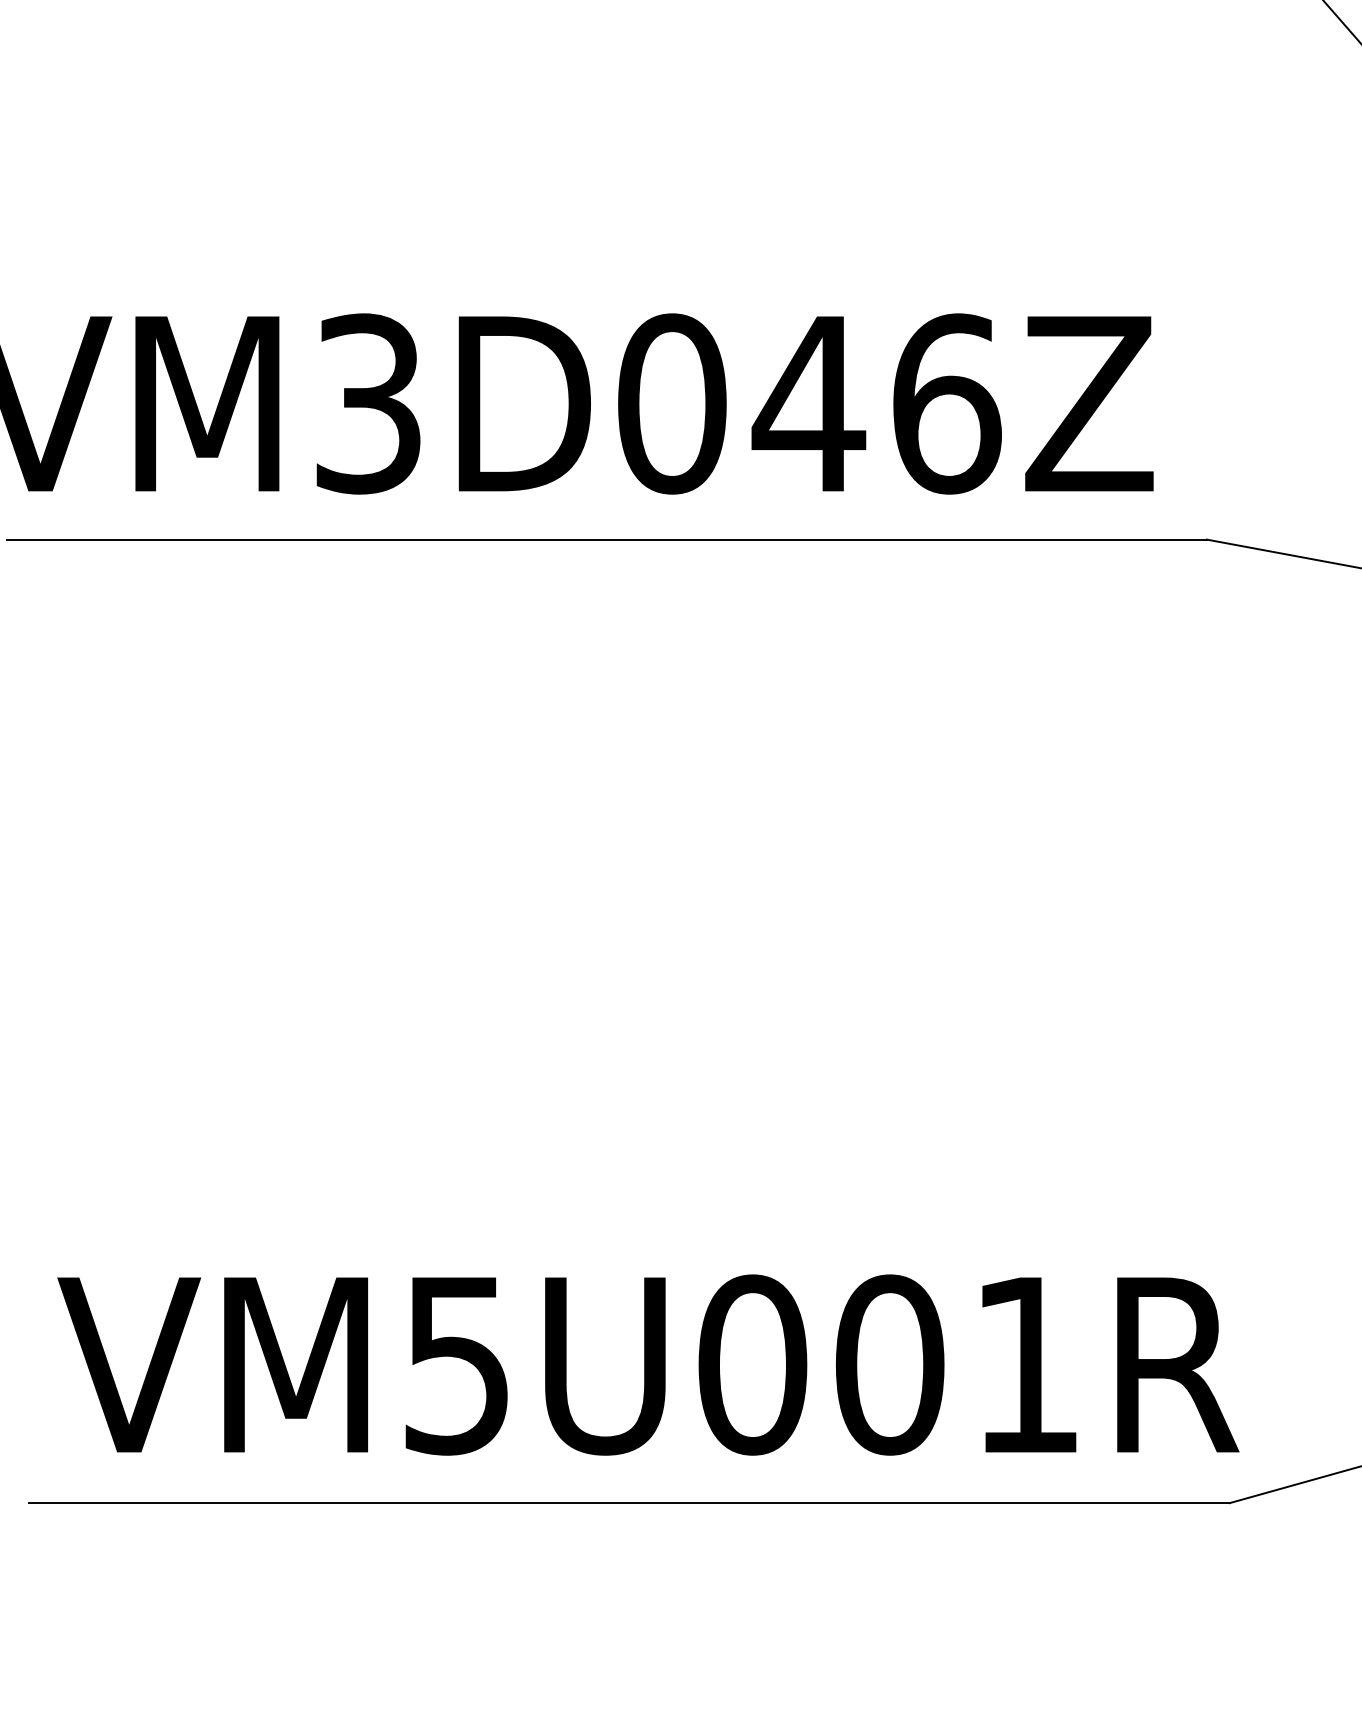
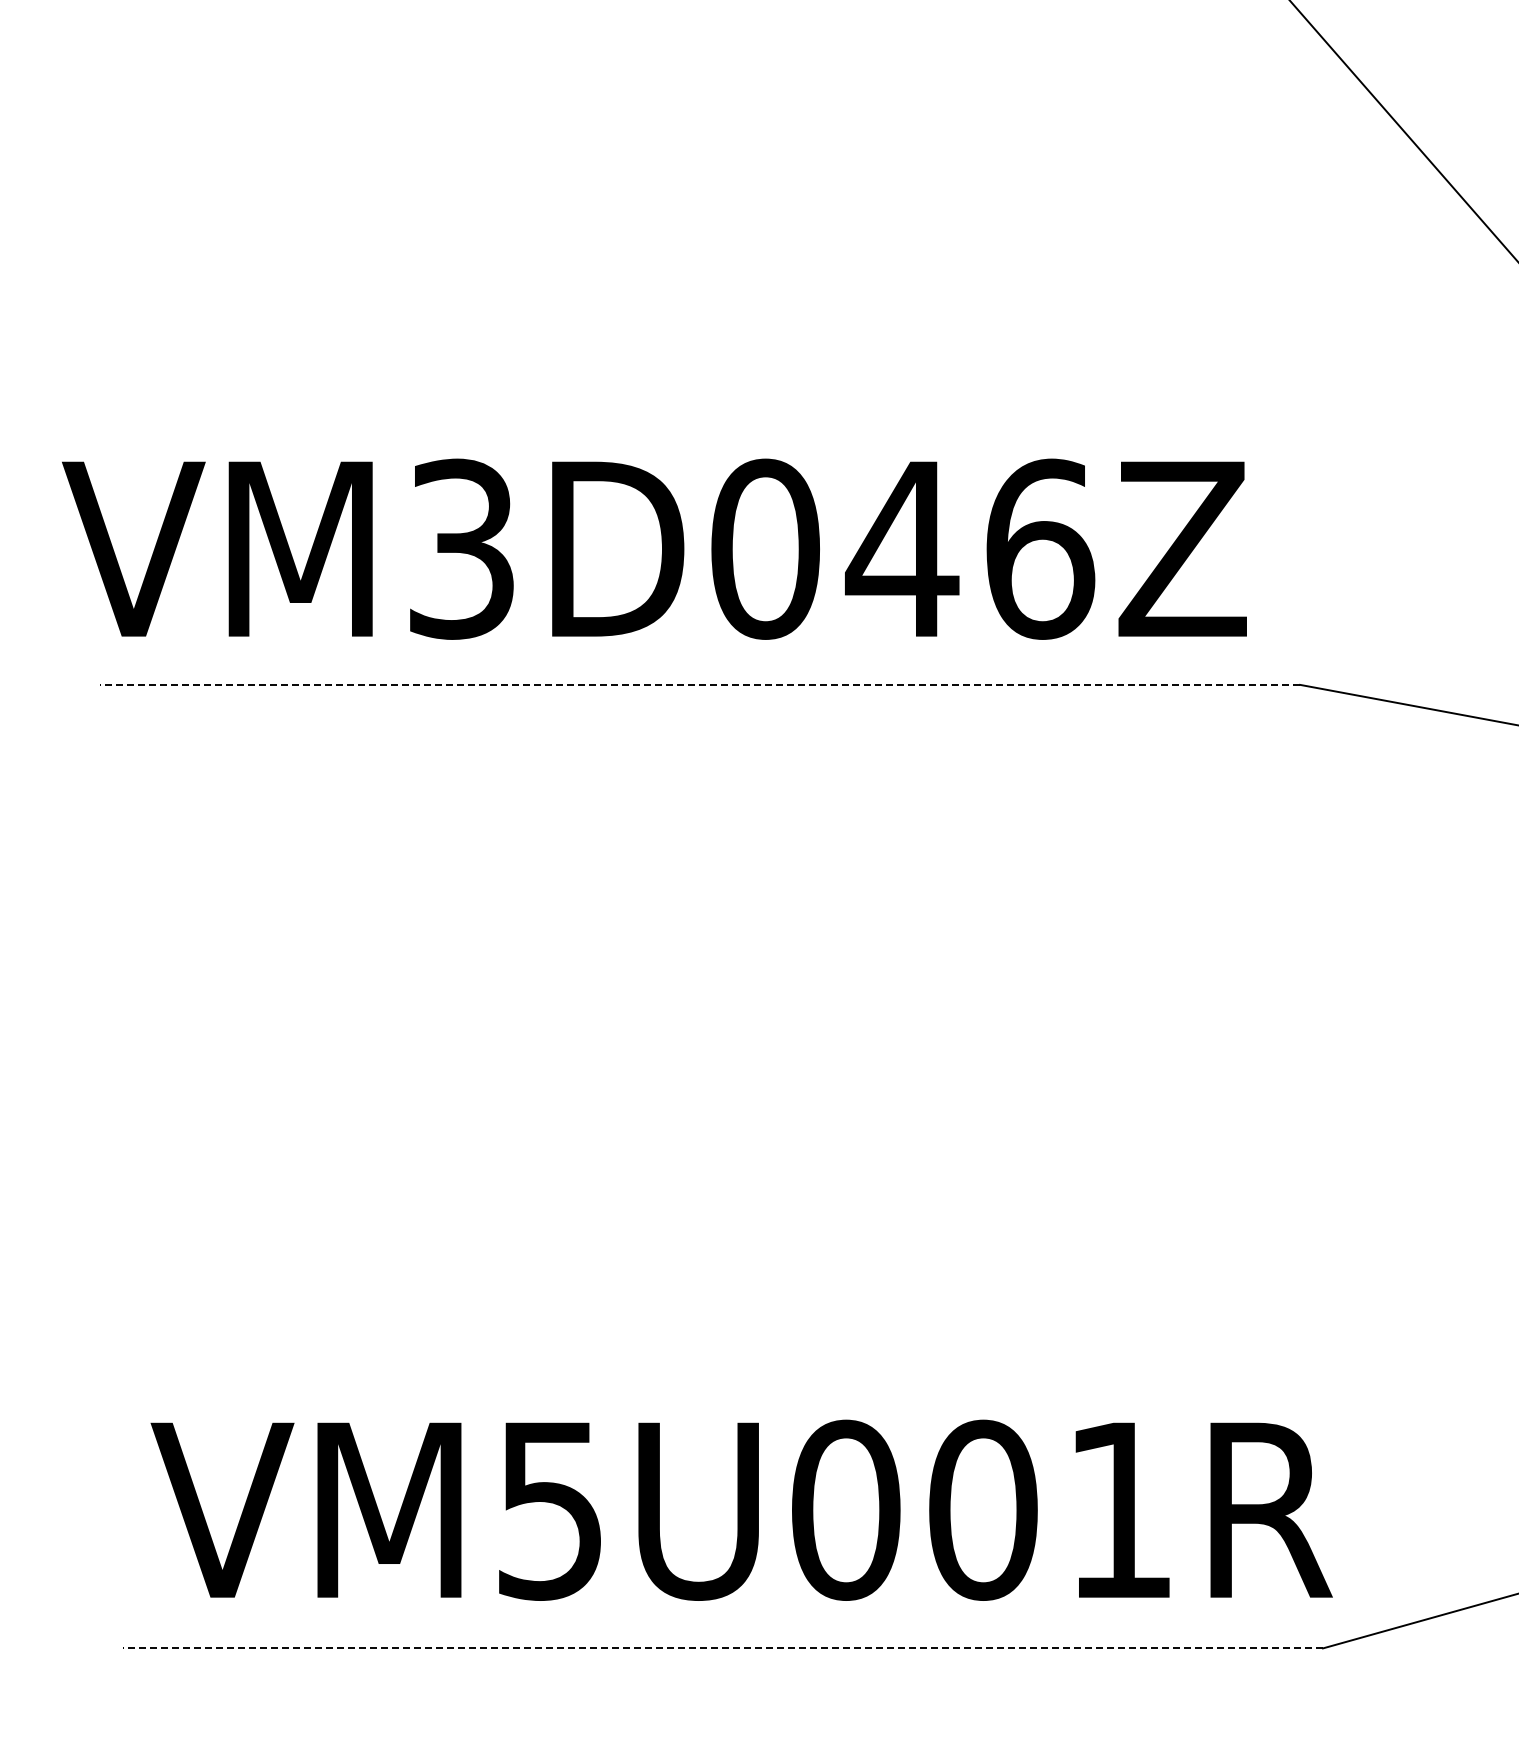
line: (606, 539) -> (699, 684), solid -> dashed
line: (629, 1503) -> (722, 1648), solid -> dashed

